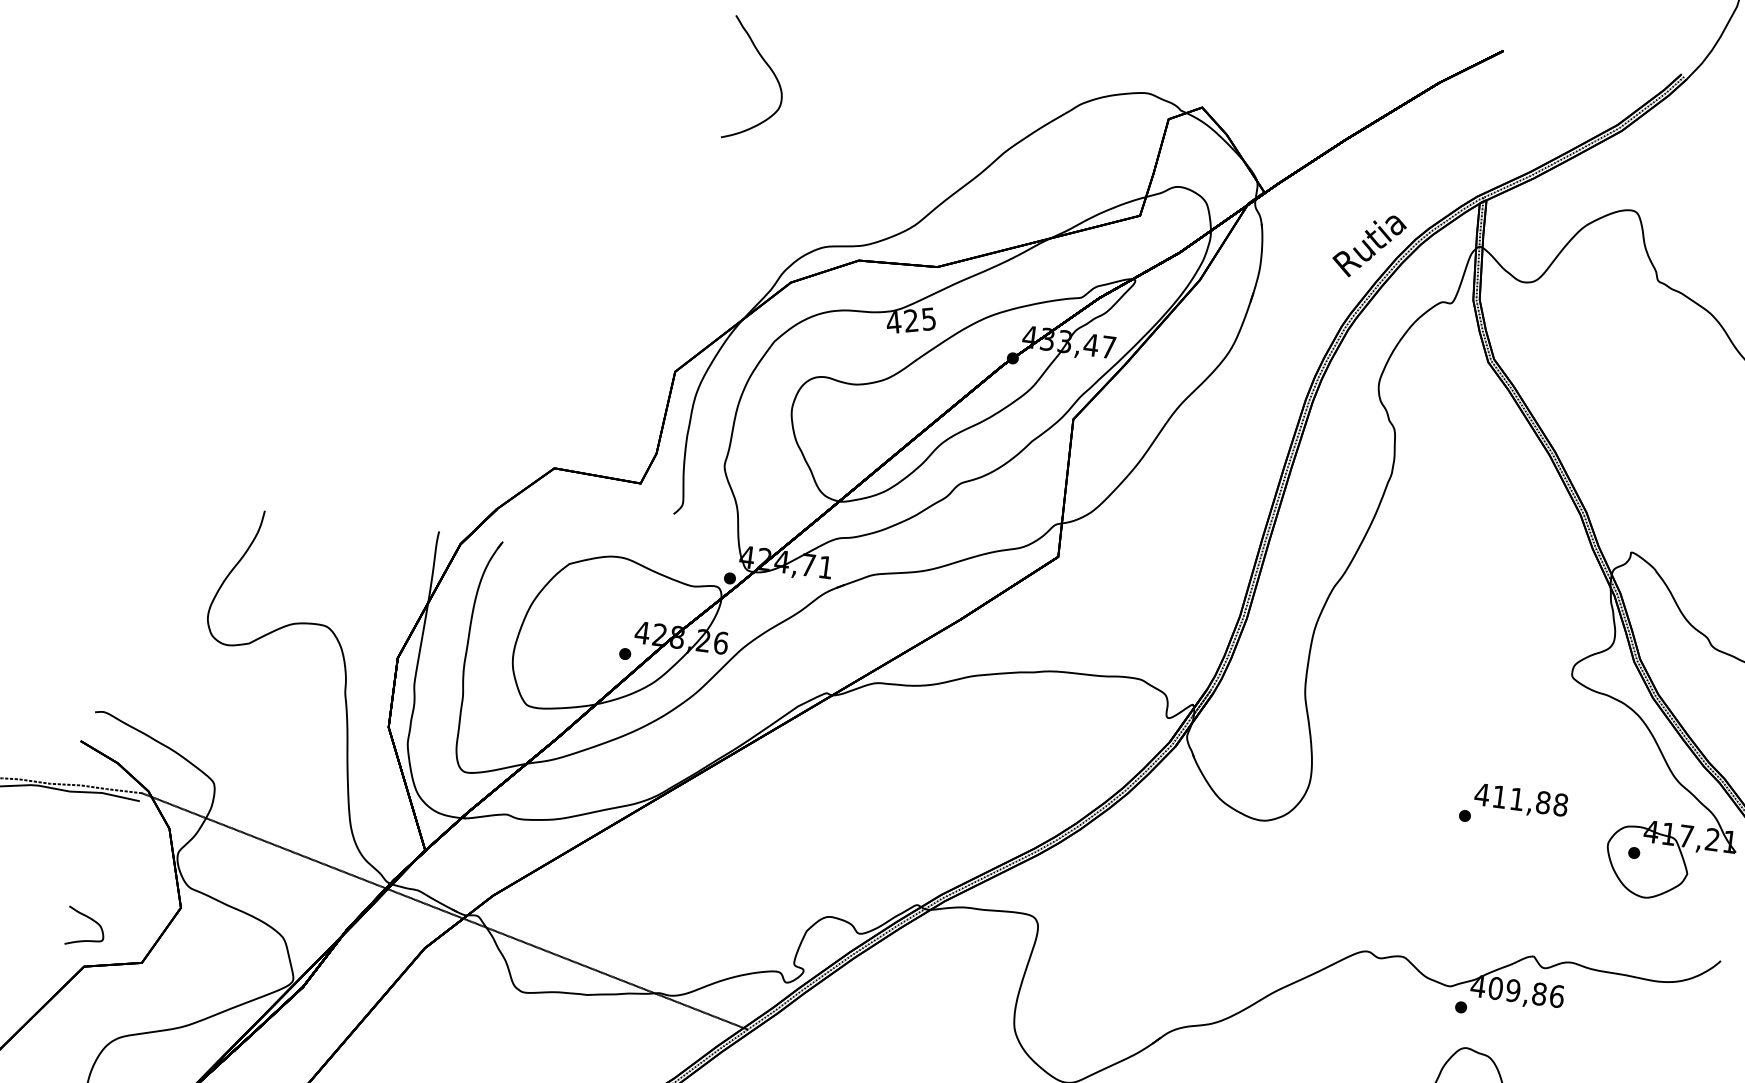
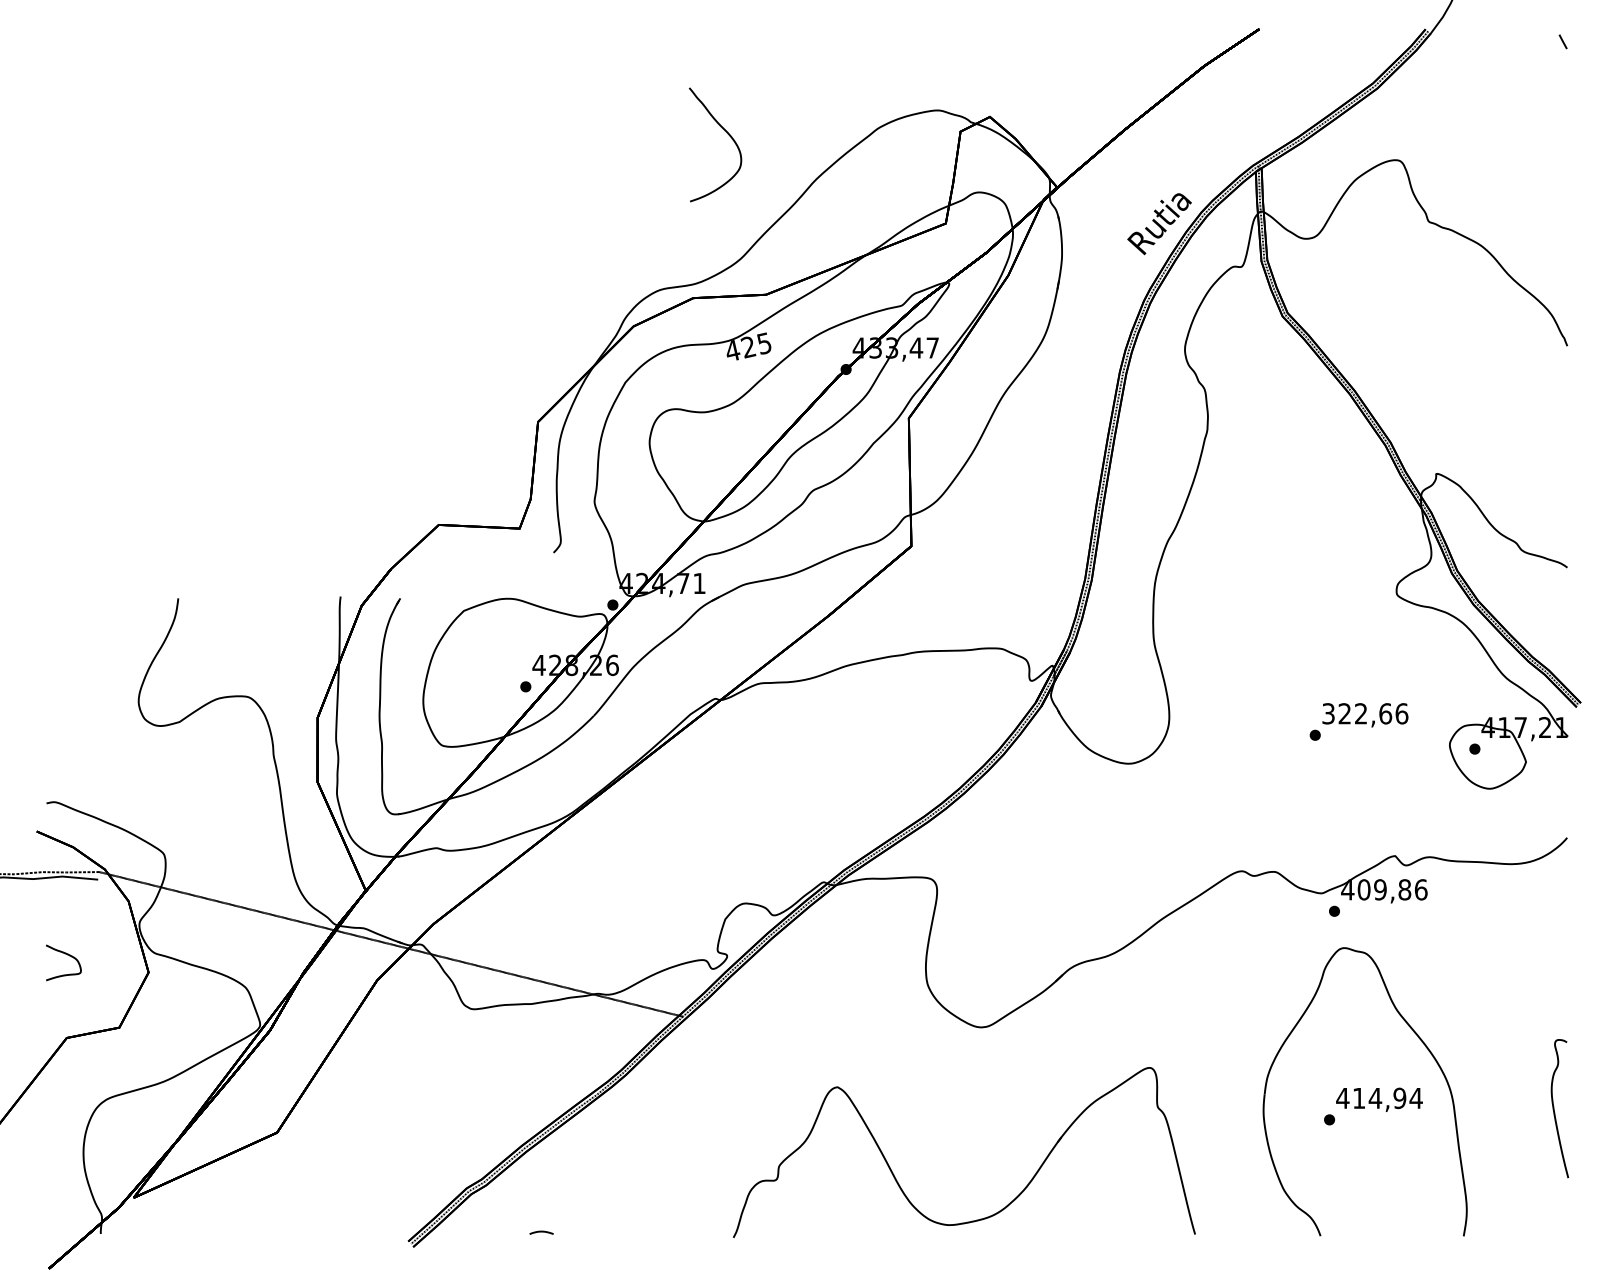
curve: (770, 70) -> (727, 134), moved
text: (1520, 799) -> (1364, 713), 411,88 -> 322,66
part: (90, 920) -> (67, 955), moved

